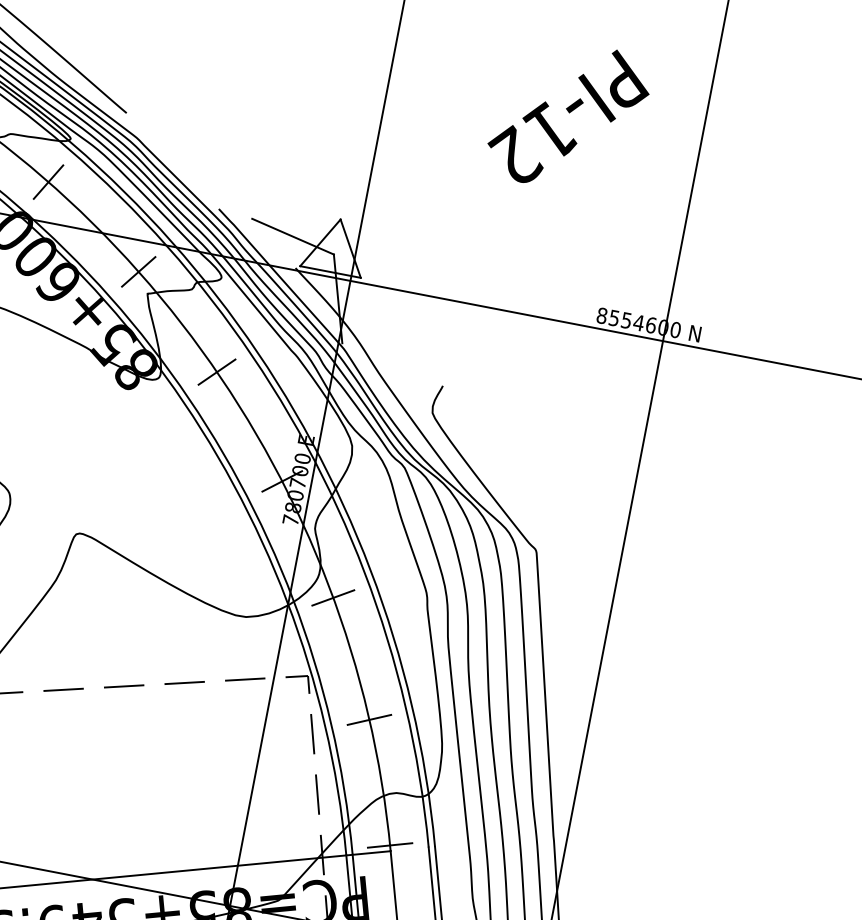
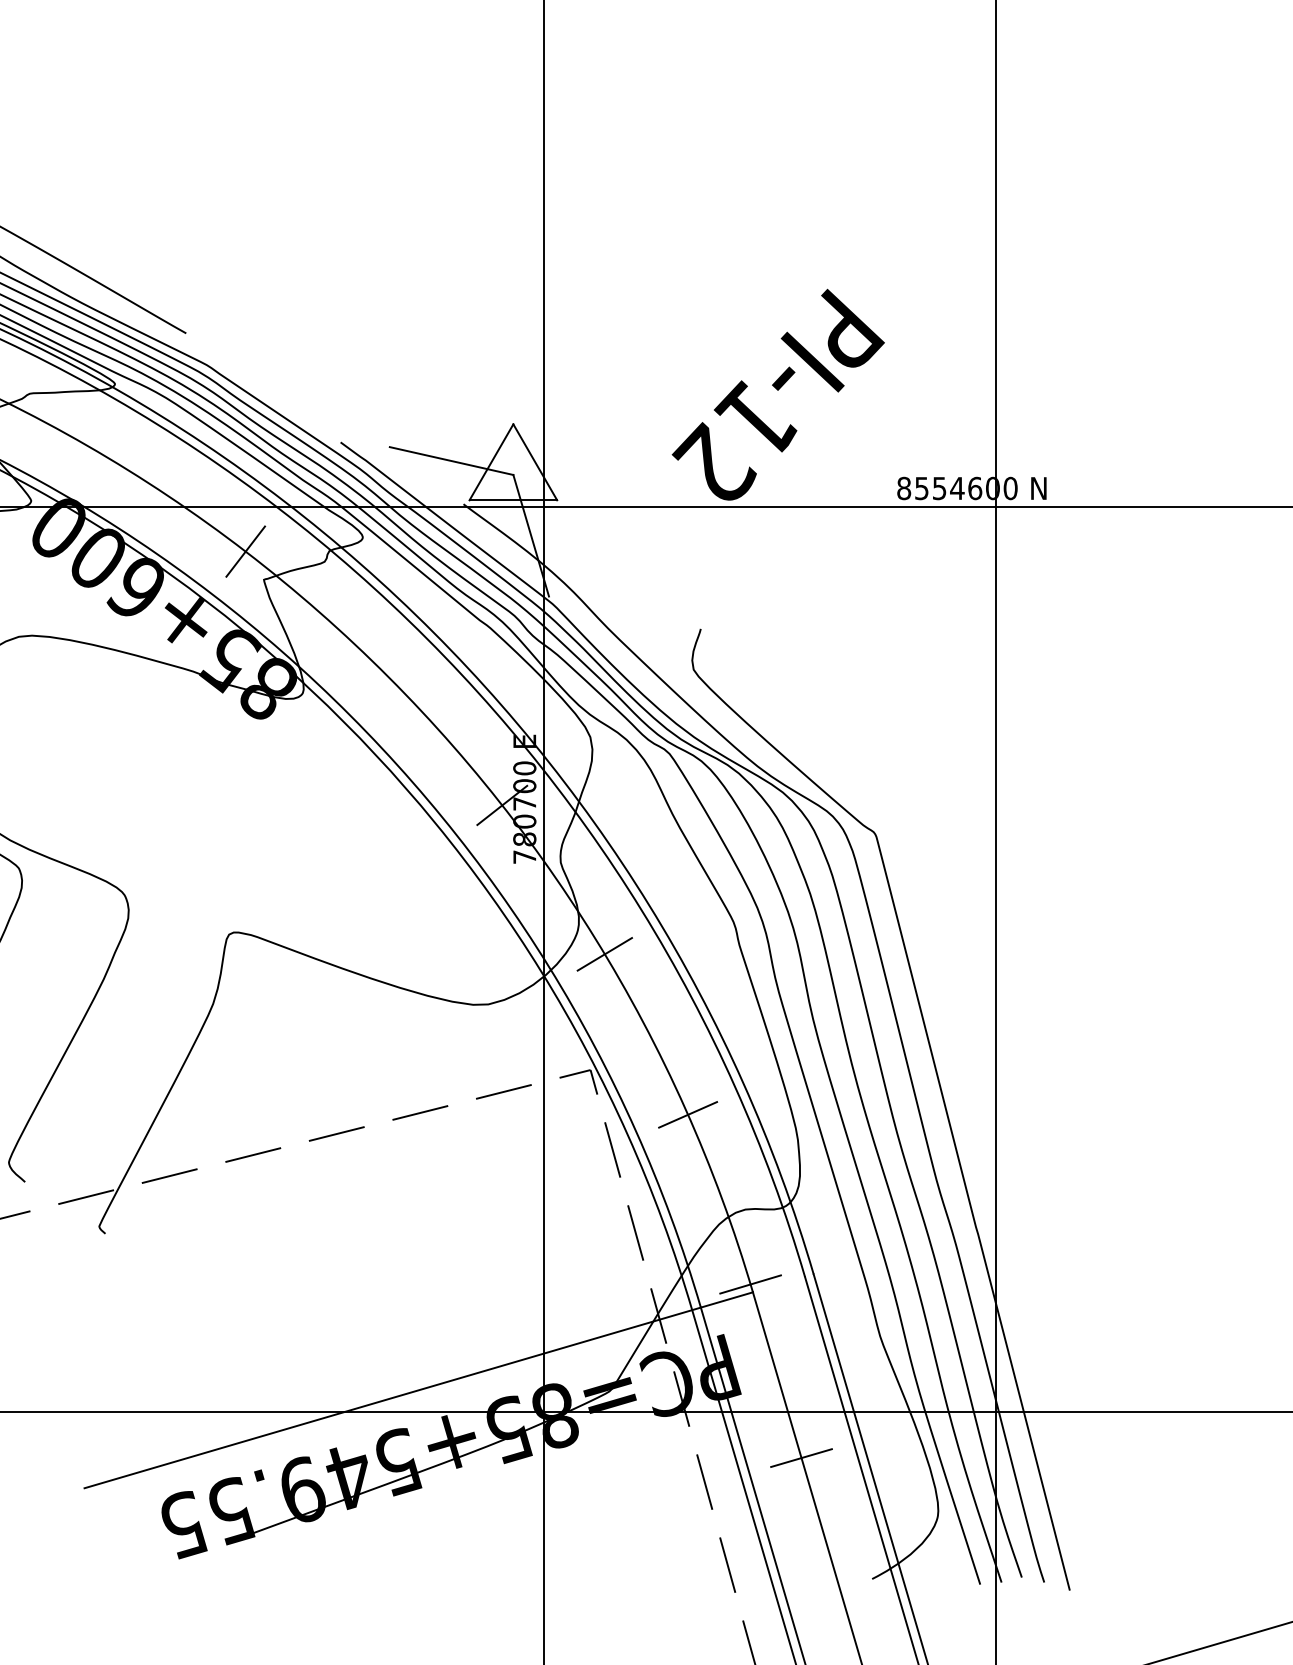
text: (568, 115) -> (777, 394), moved
line: (48, 182) -> (95, 450), removed
line: (216, 372) -> (381, 670), removed

